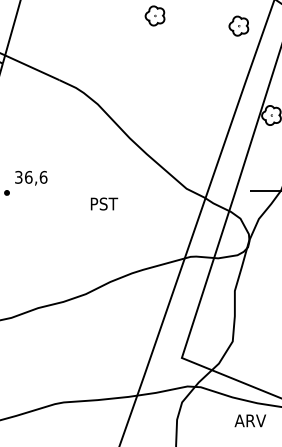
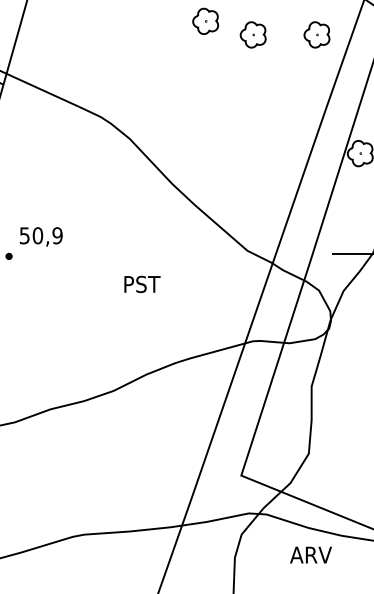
part: (190, 25) -> (252, 34), added
text: (31, 176) -> (41, 234), 36,6 -> 50,9
text: (104, 203) -> (142, 283), moved
text: (249, 420) -> (309, 554), moved

